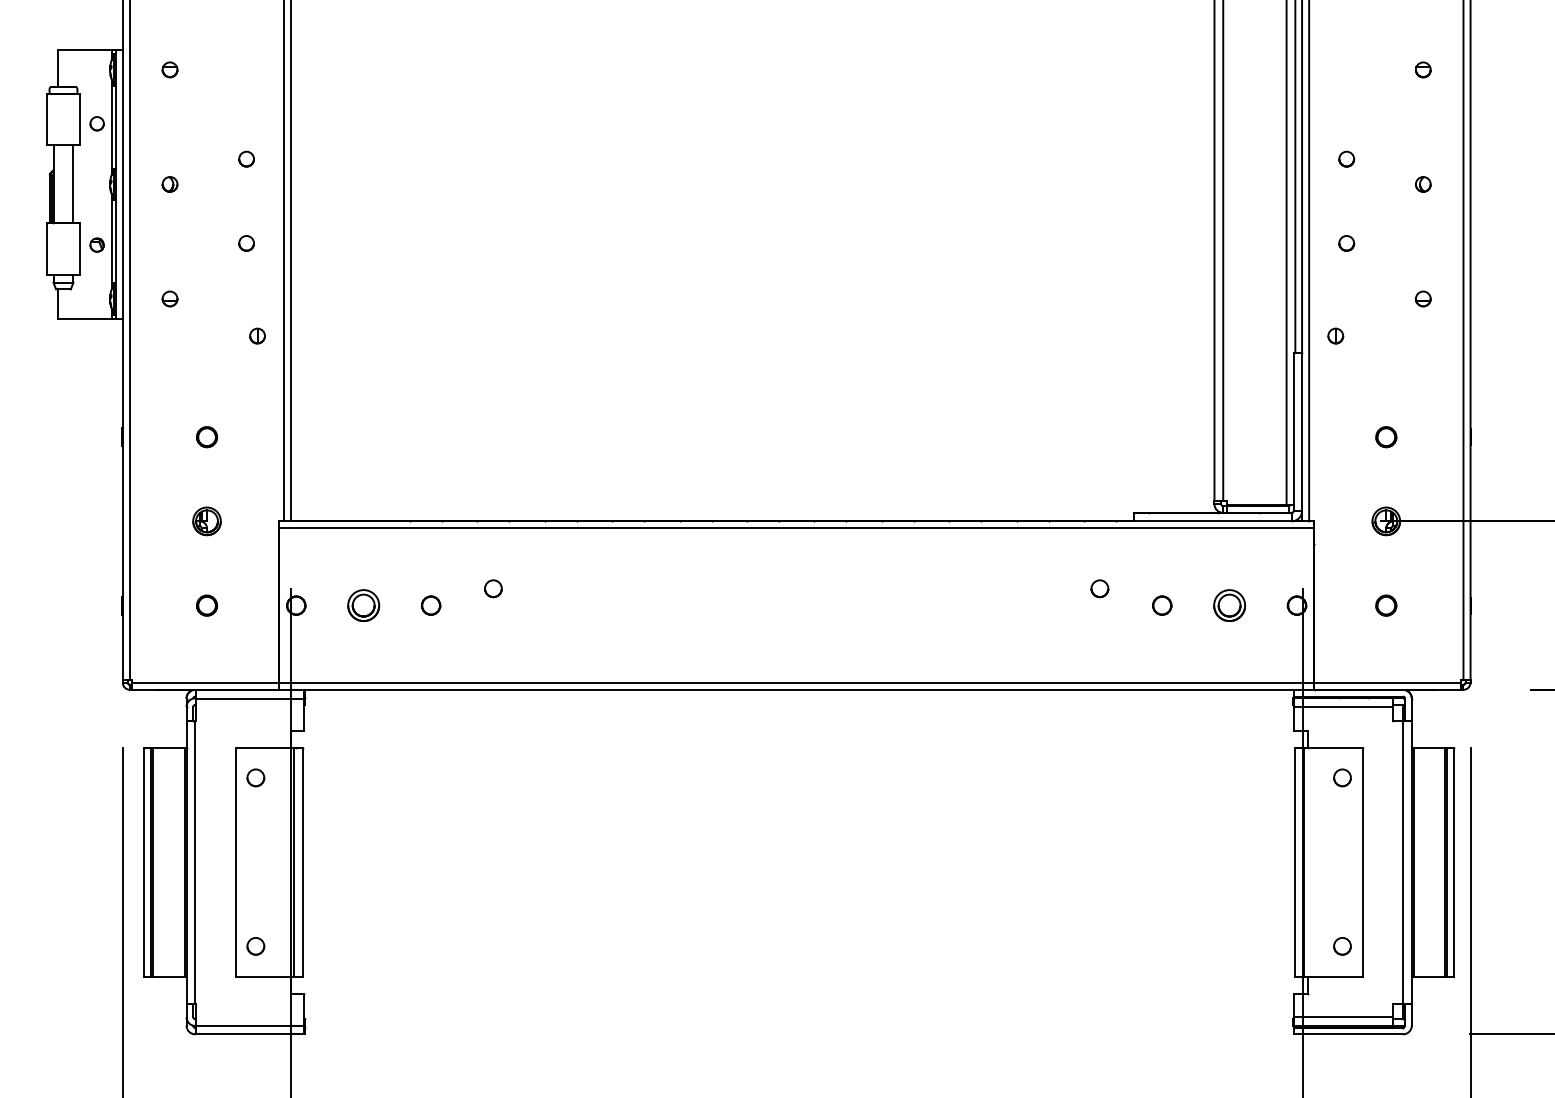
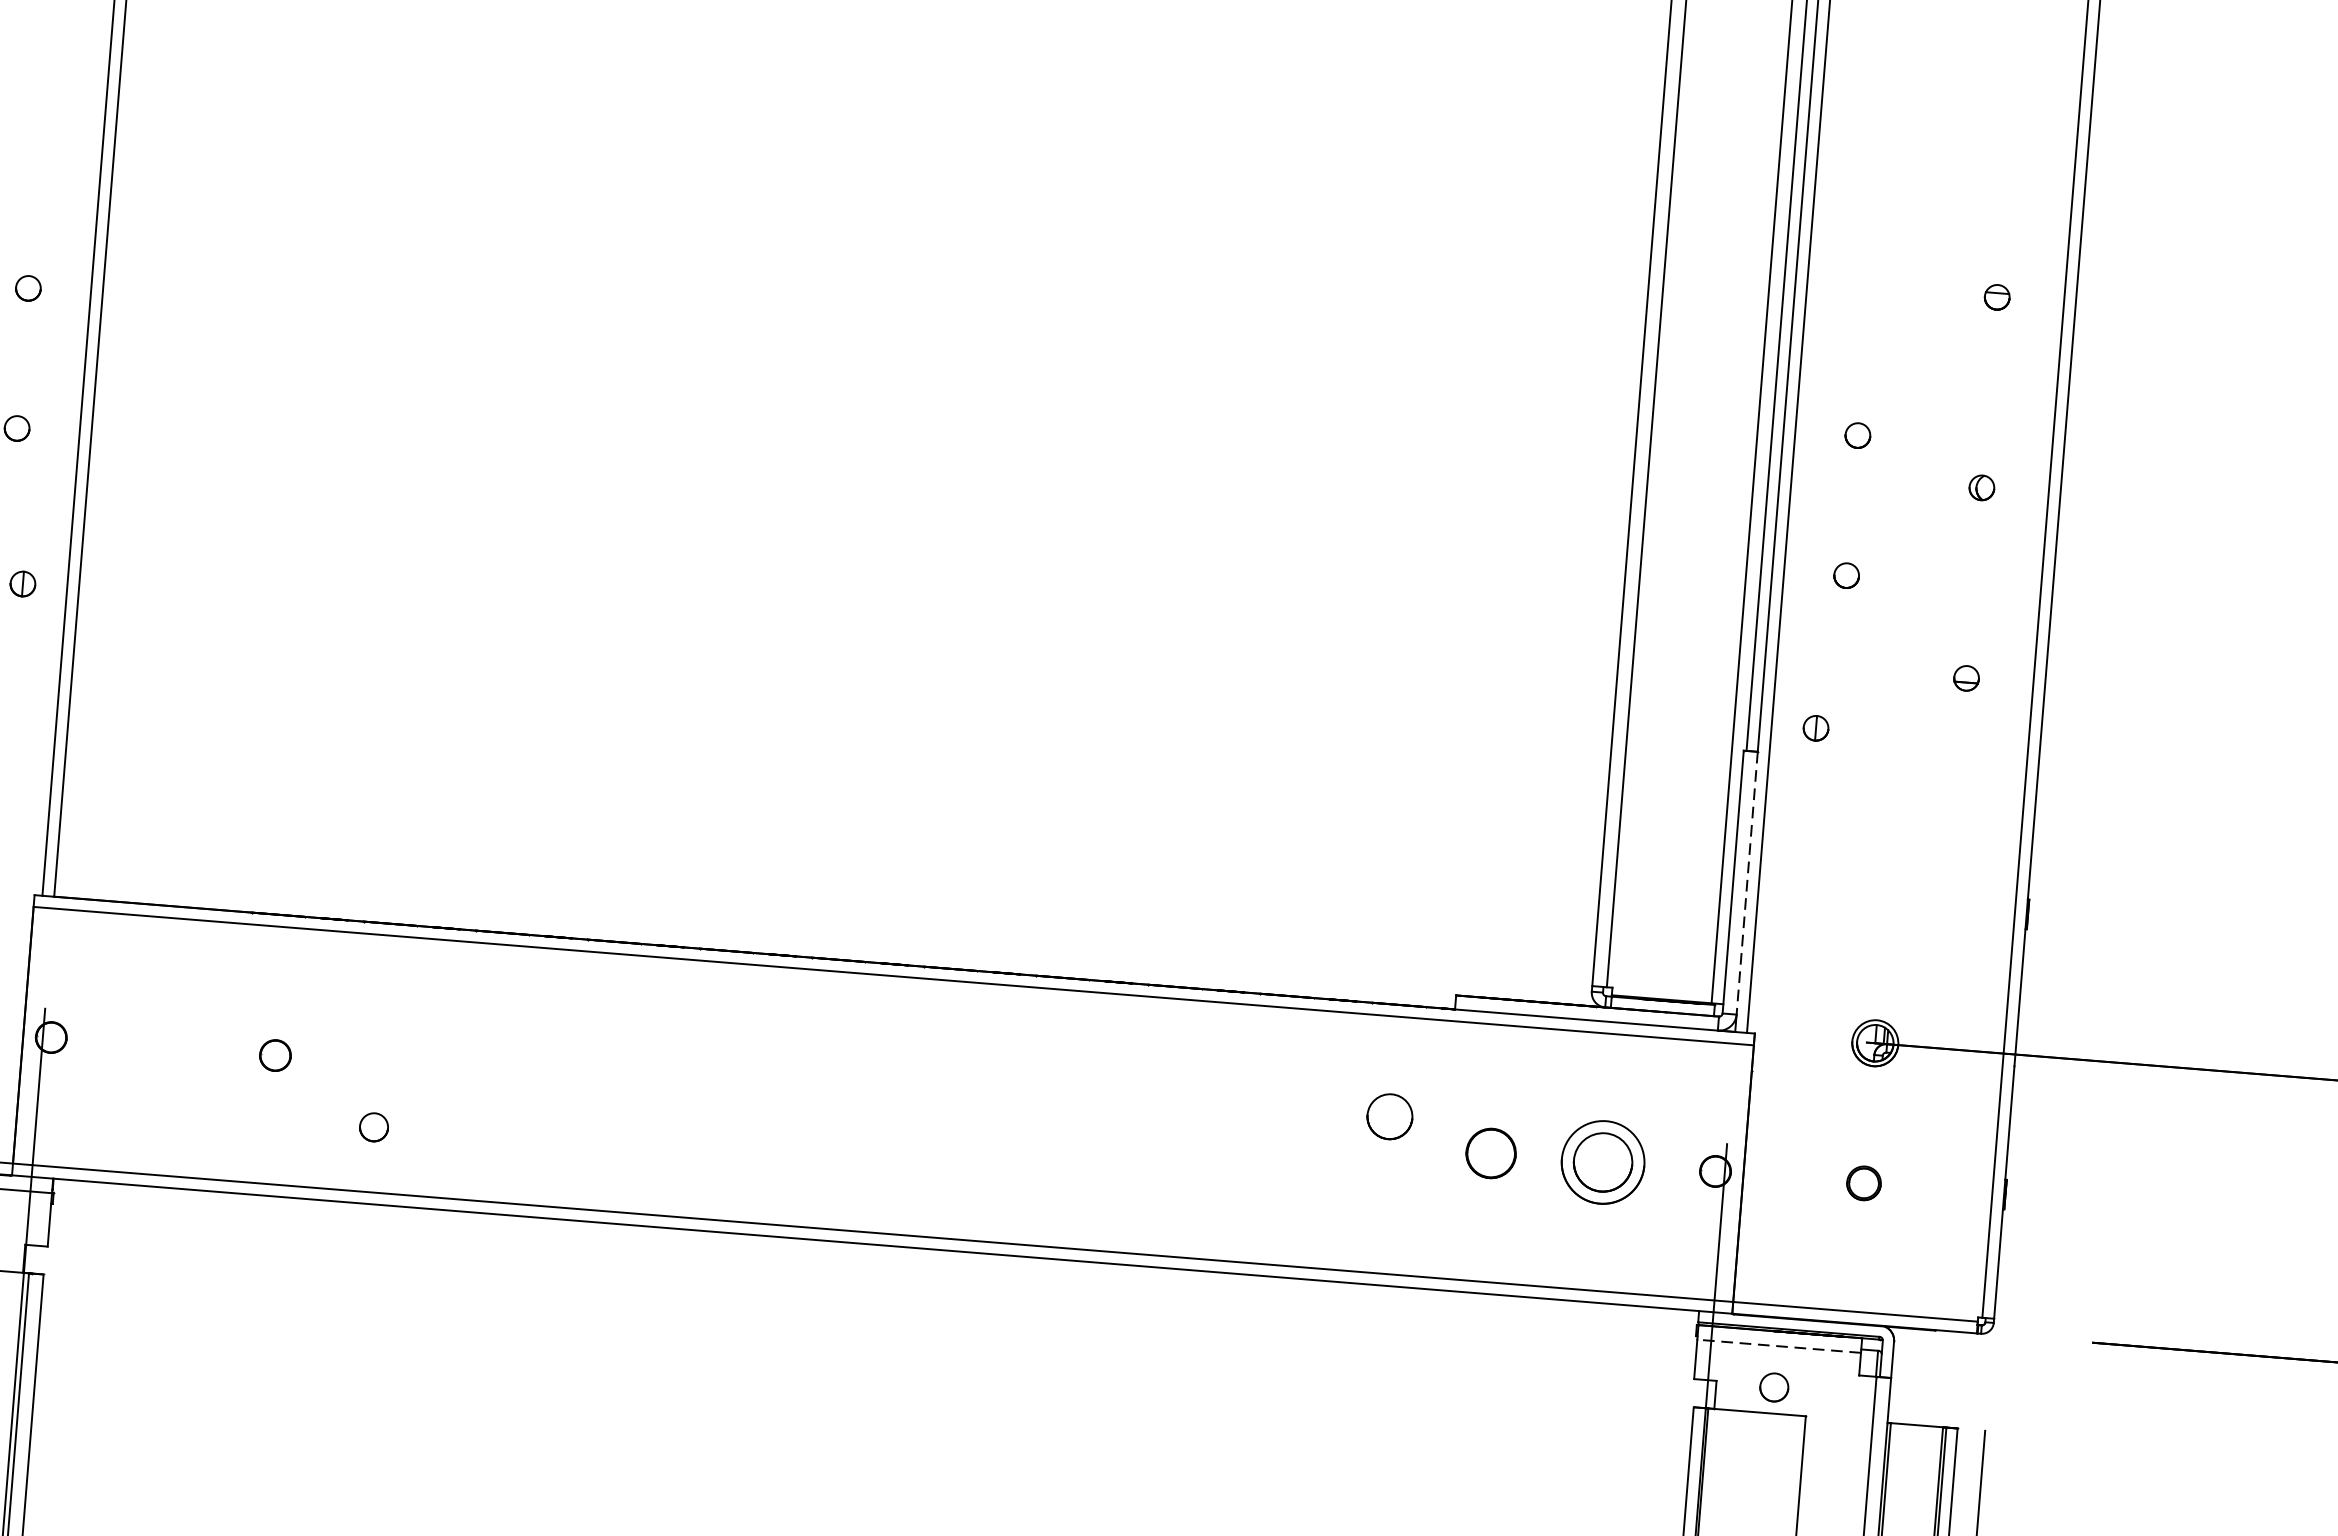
line: (1302, 432) -> (1747, 884), solid -> dashed
circle: (1386, 437) -> (1886, 903), removed
part: (493, 588) -> (374, 1126), moved
part: (1099, 588) -> (1389, 1116), size x1.6
part: (363, 605) -> (163, 1046), removed
circle: (1162, 605) -> (1491, 1153), size x1.6
part: (1229, 605) -> (1603, 1162), size x1.6
line: (1342, 707) -> (1777, 1346), solid -> dashed
part: (1342, 777) -> (1774, 1386), moved

